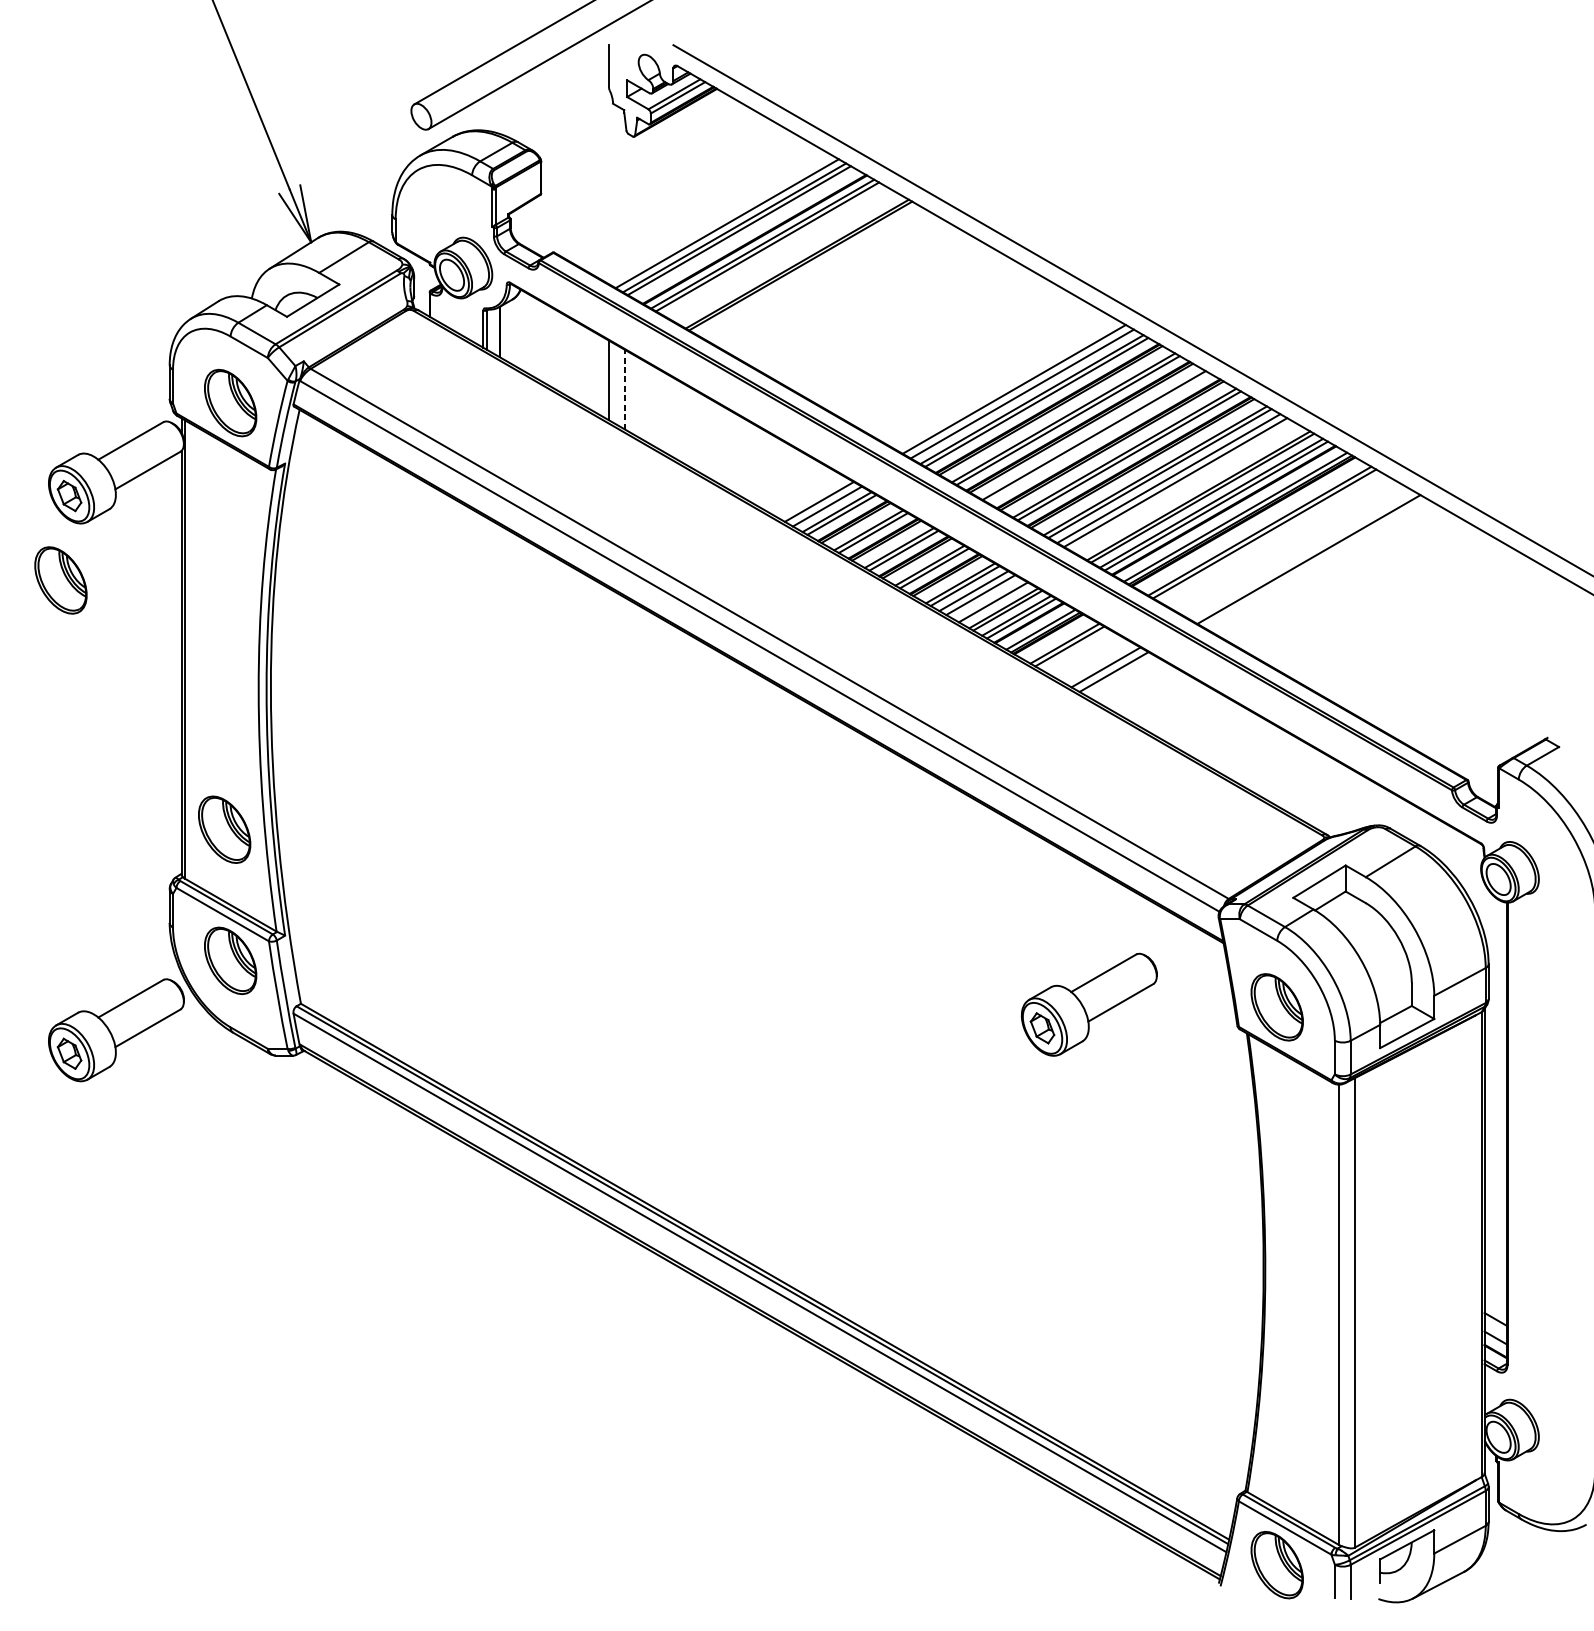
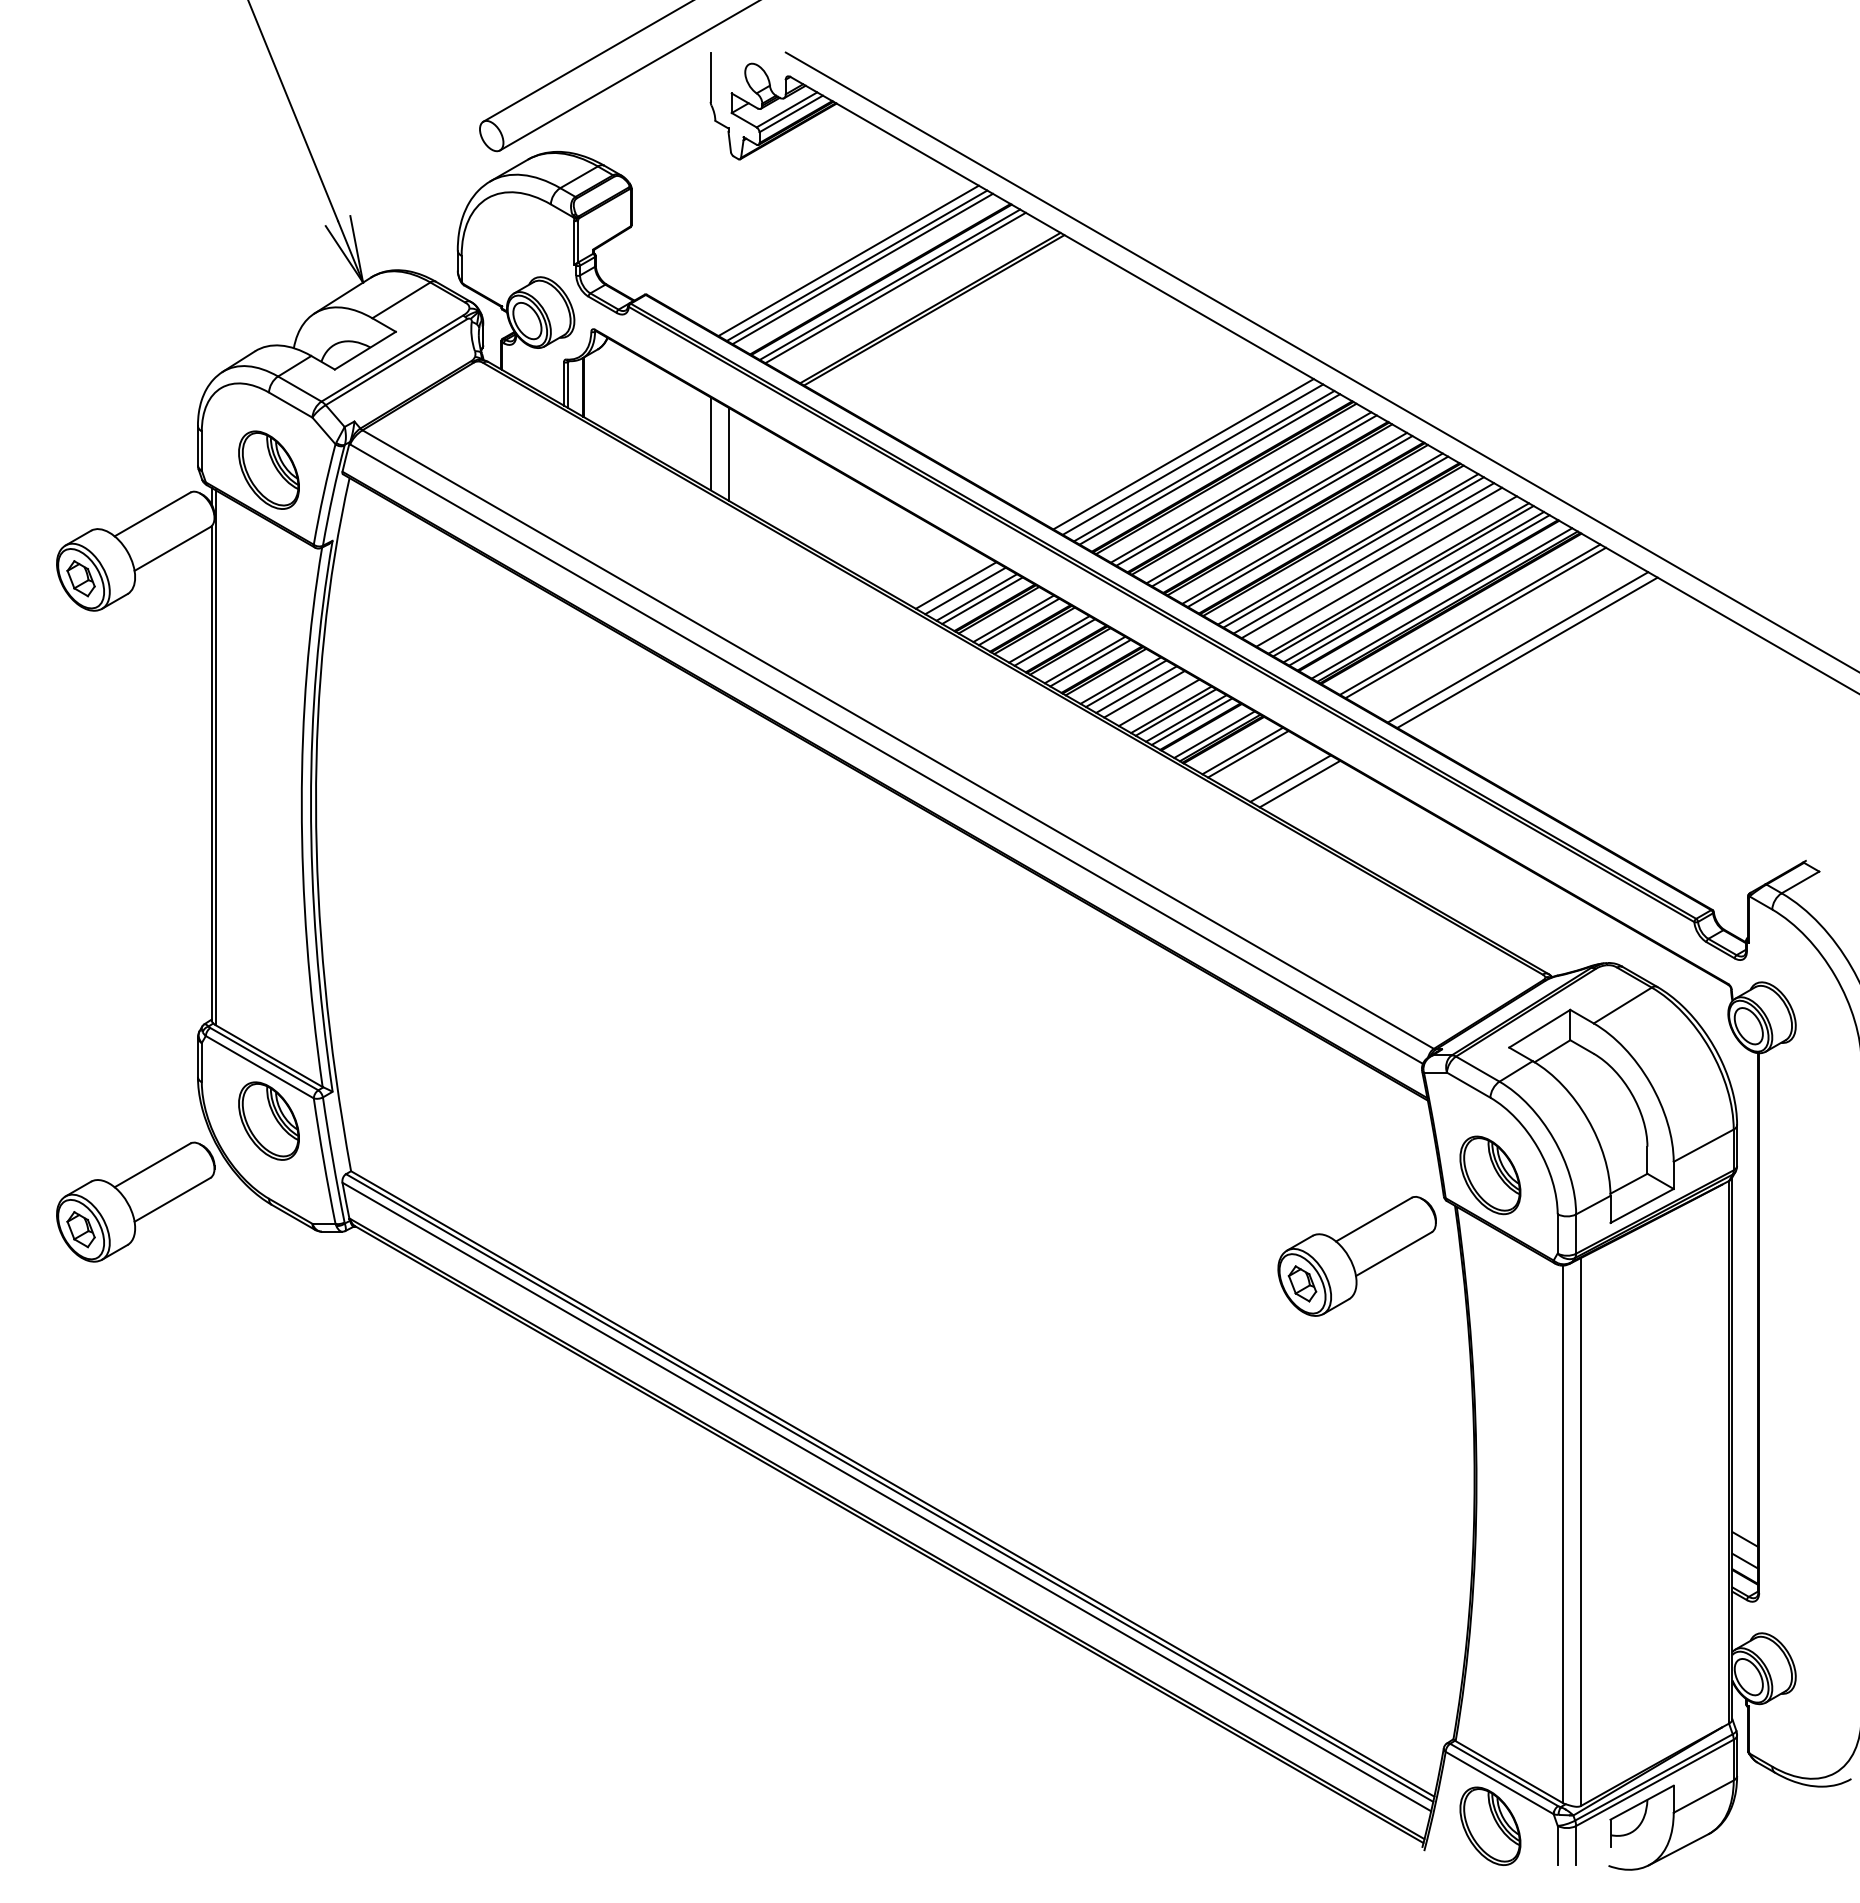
line: (625, 389) -> (729, 454), dashed -> solid
line: (1099, 438) -> (1282, 511), added
line: (1188, 489) -> (1386, 571), added
line: (1300, 555) -> (1517, 647), added
part: (60, 579) -> (70, 676), removed
part: (224, 829) -> (261, 967), removed
part: (1088, 1004) -> (1356, 1256), moved

